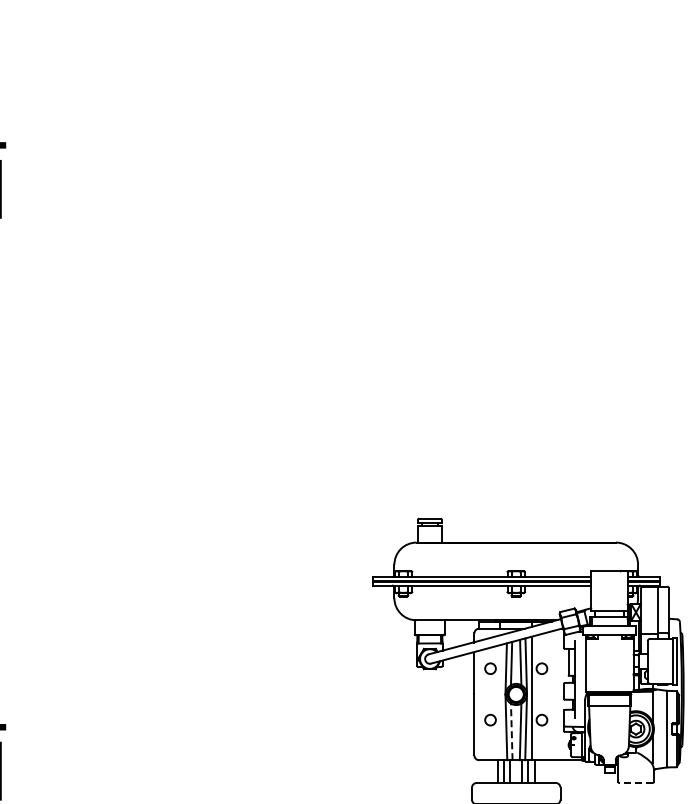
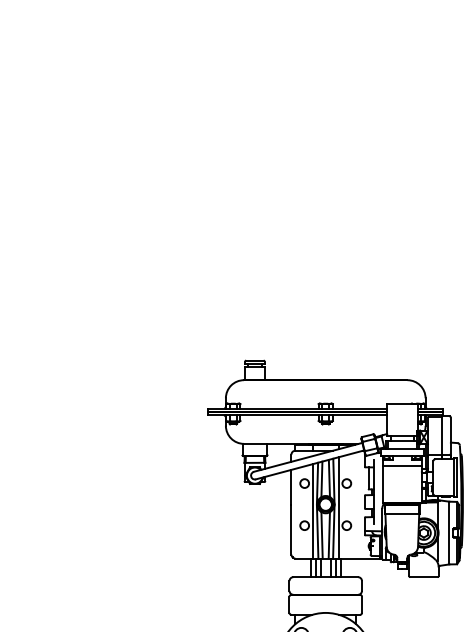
line: (609, 647) -> (402, 466), added
line: (500, 702) -> (312, 511), added
line: (511, 731) -> (321, 535), dashed -> solid
line: (636, 782) -> (424, 576), dashed -> solid

